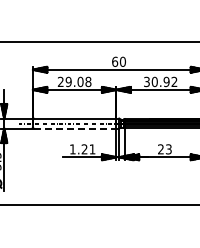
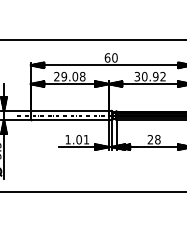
line: (75, 128) -> (70, 120), dashed -> solid
text: (84, 149) -> (79, 139), 1.21 -> 1.01
text: (168, 149) -> (157, 139), 23 -> 28

